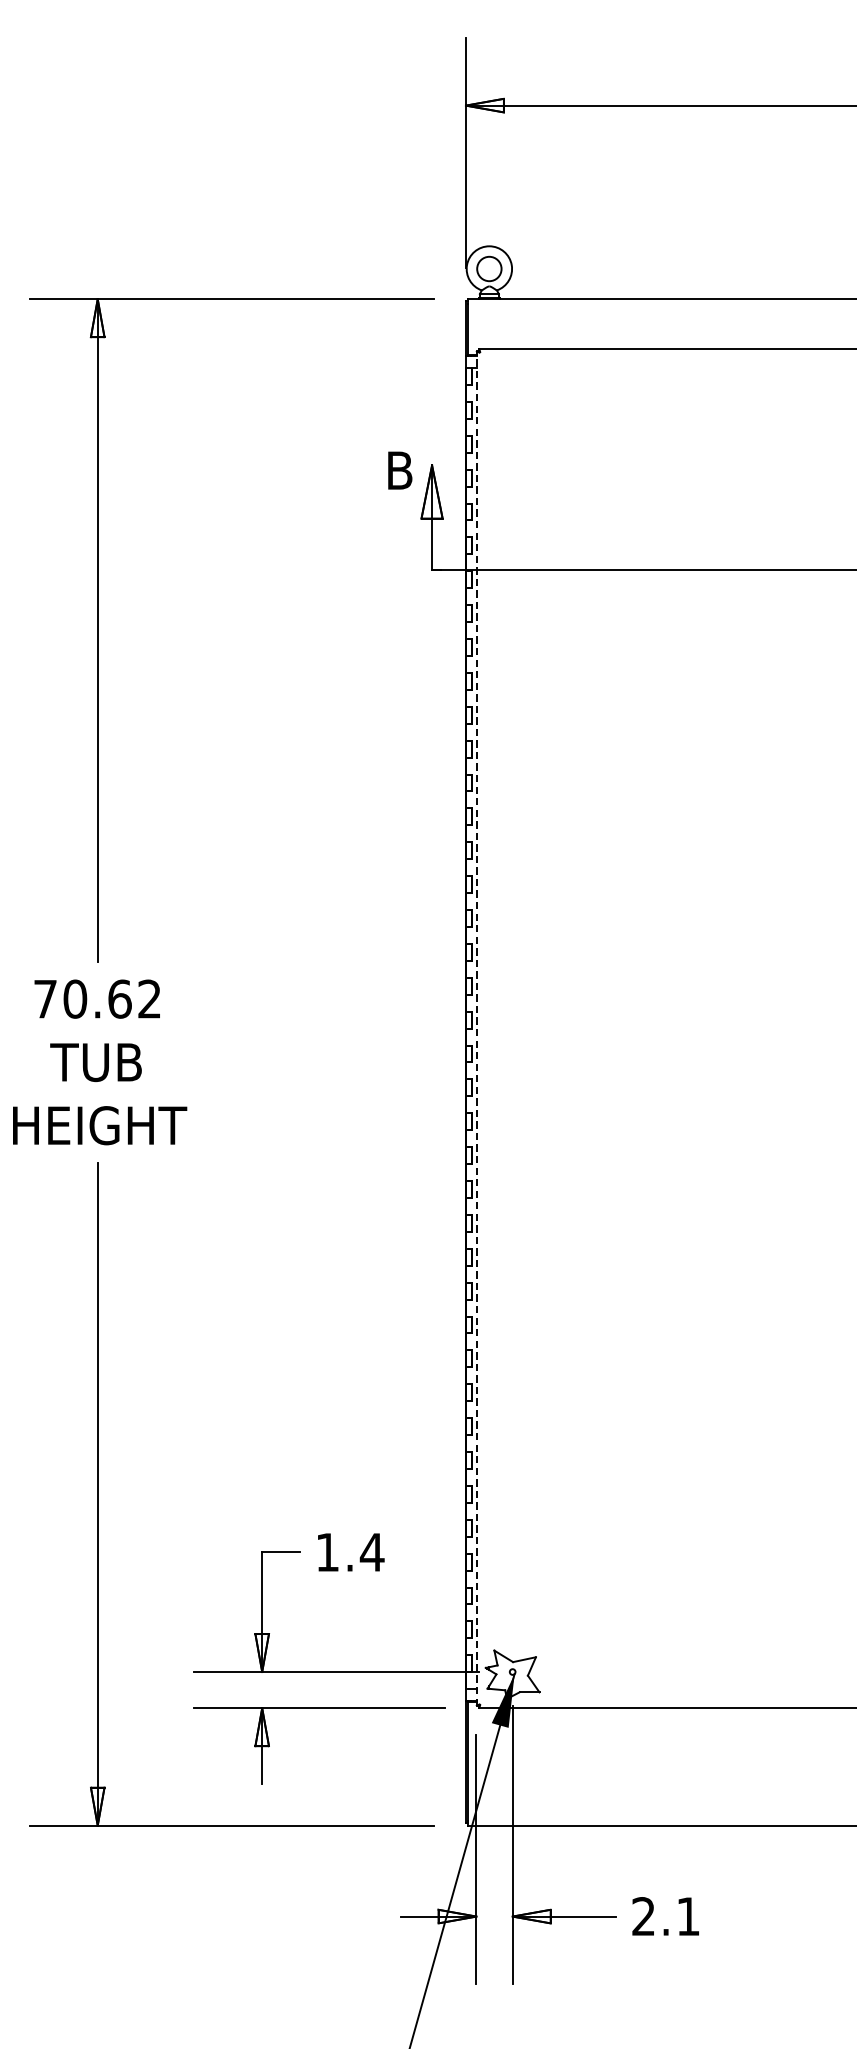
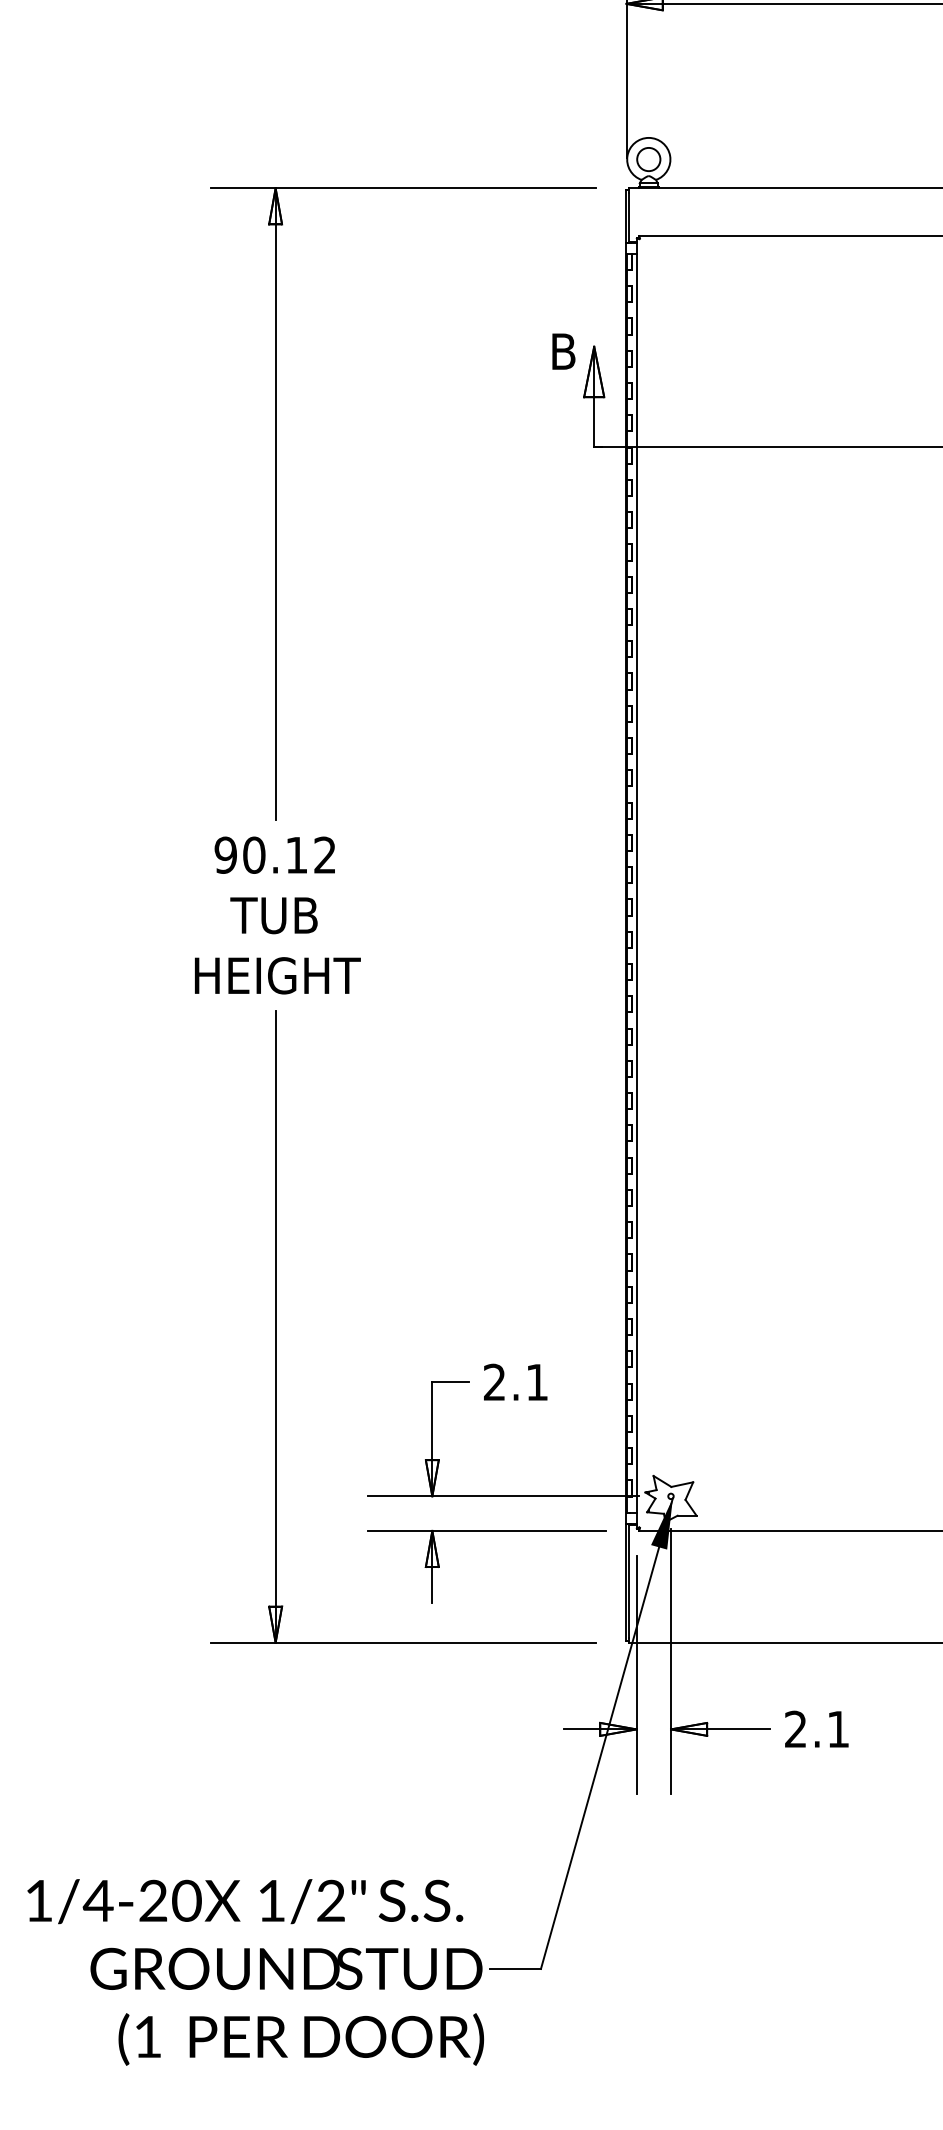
text: (82, 998) -> (261, 854), 70.62 -> 90.12
line: (476, 1027) -> (636, 882), dashed -> solid
text: (350, 1551) -> (516, 1381), 1.4 -> 2.1

